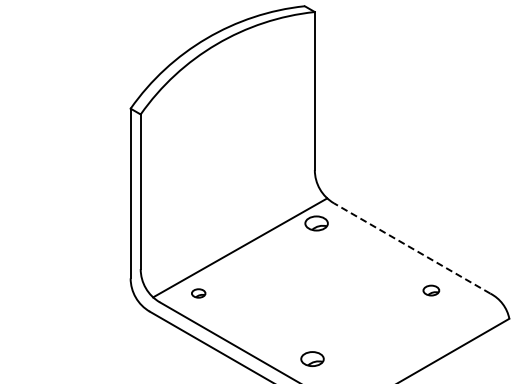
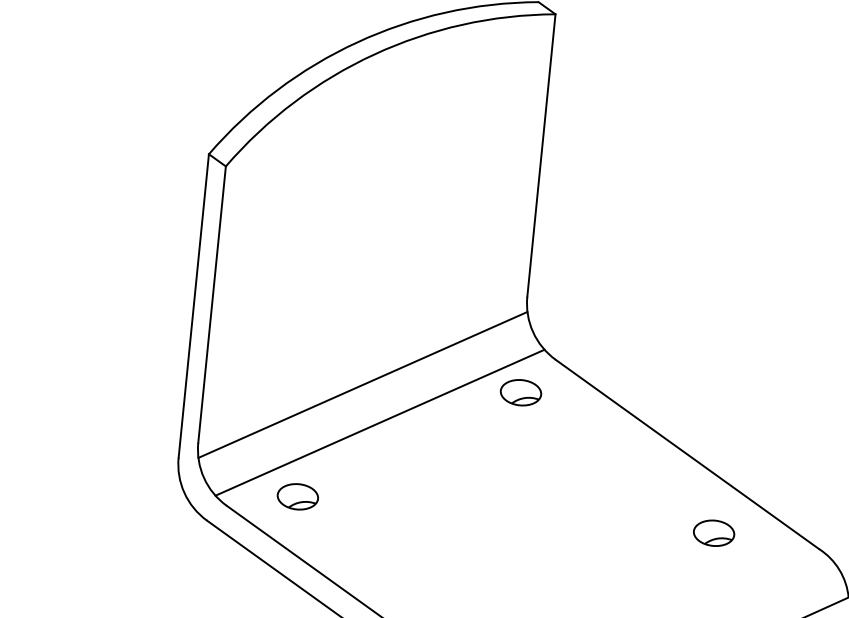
line: (228, 227) -> (362, 384), added
line: (411, 248) -> (686, 454), dashed -> solid
part: (431, 290) -> (714, 533), size x1.43
part: (198, 293) -> (297, 496), size x1.67

